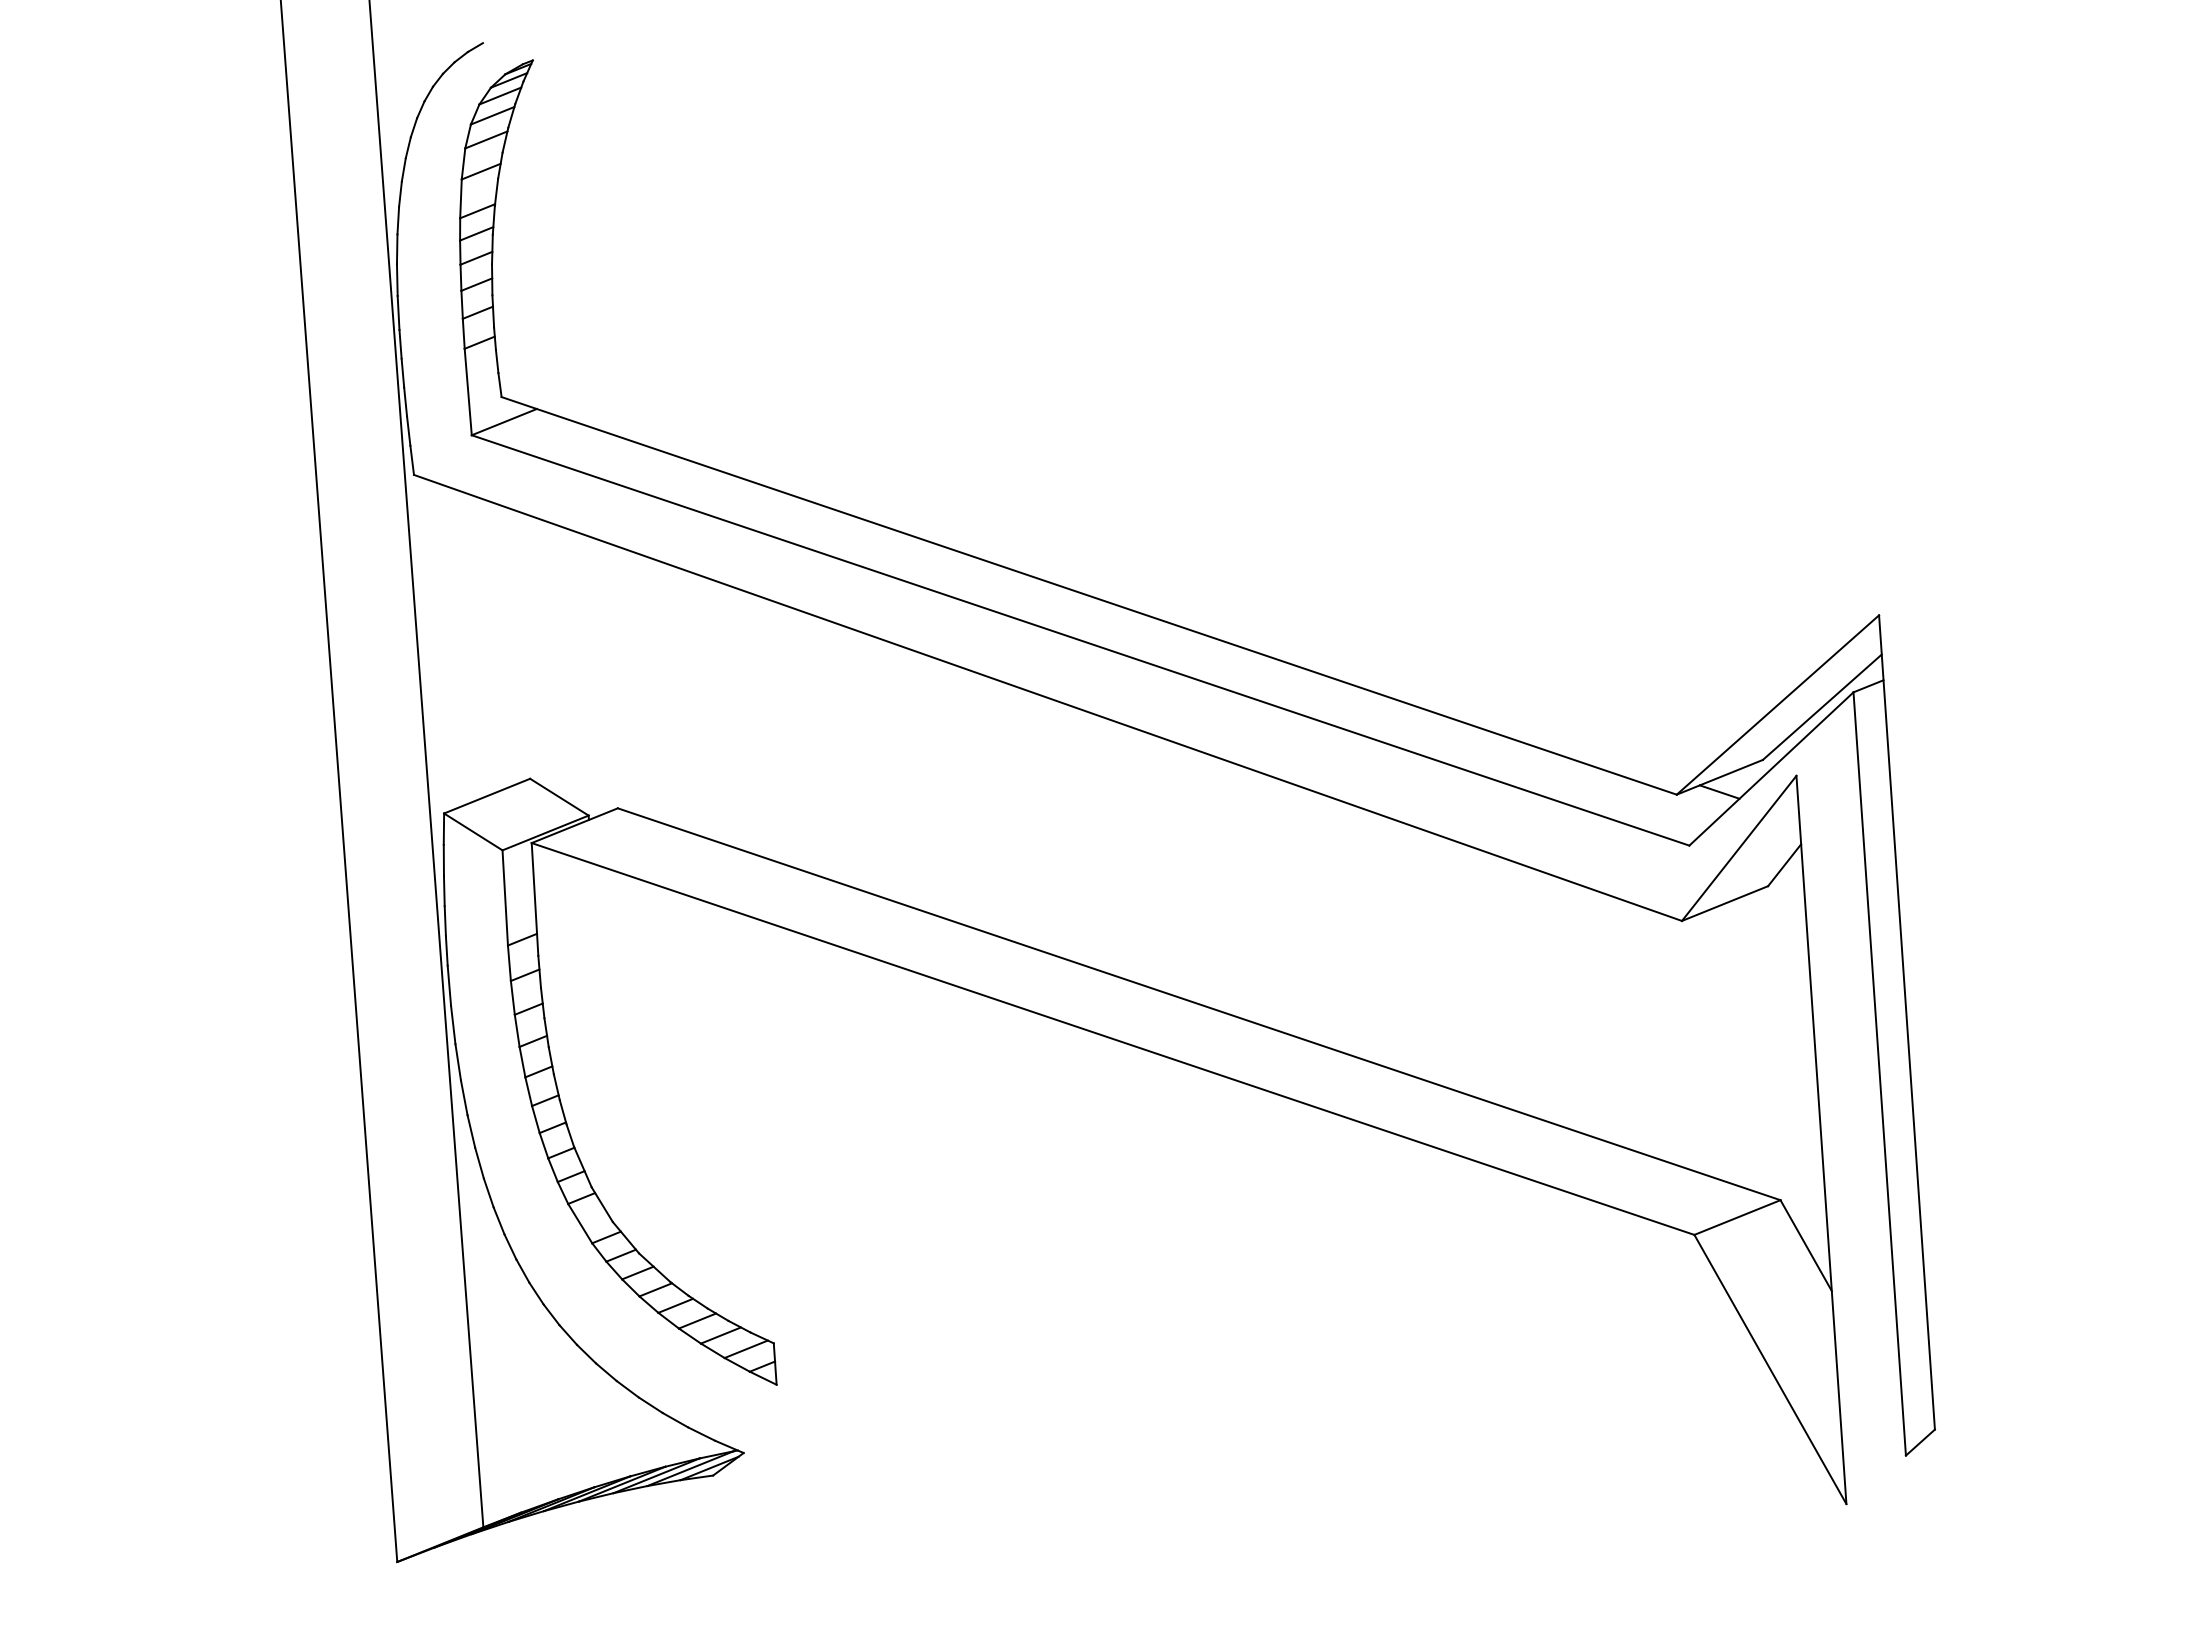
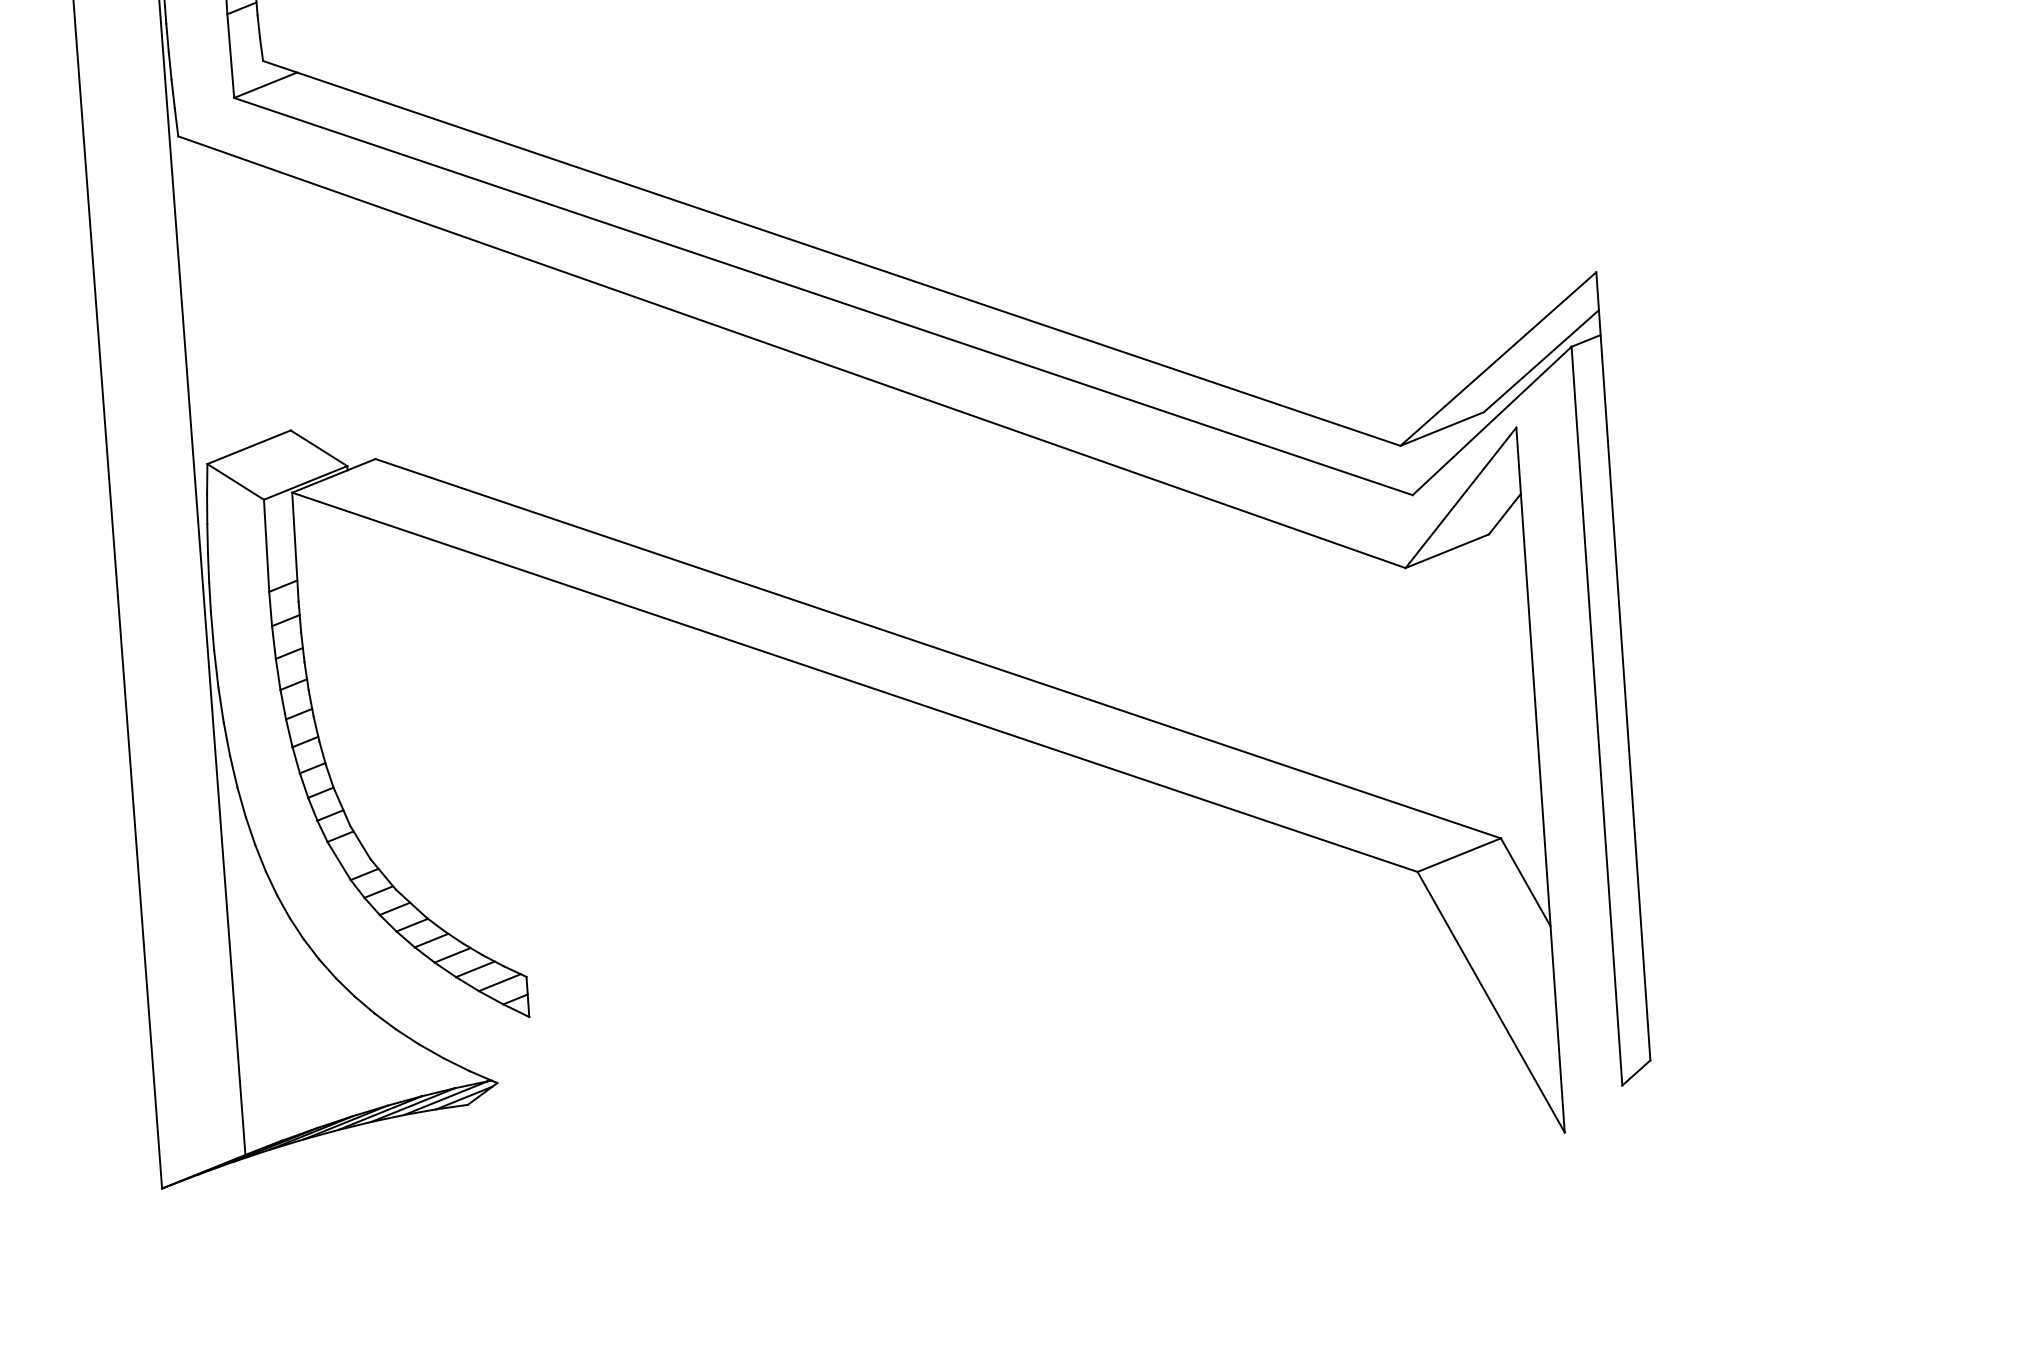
line: (1719, 791) -> (1441, 442), removed

